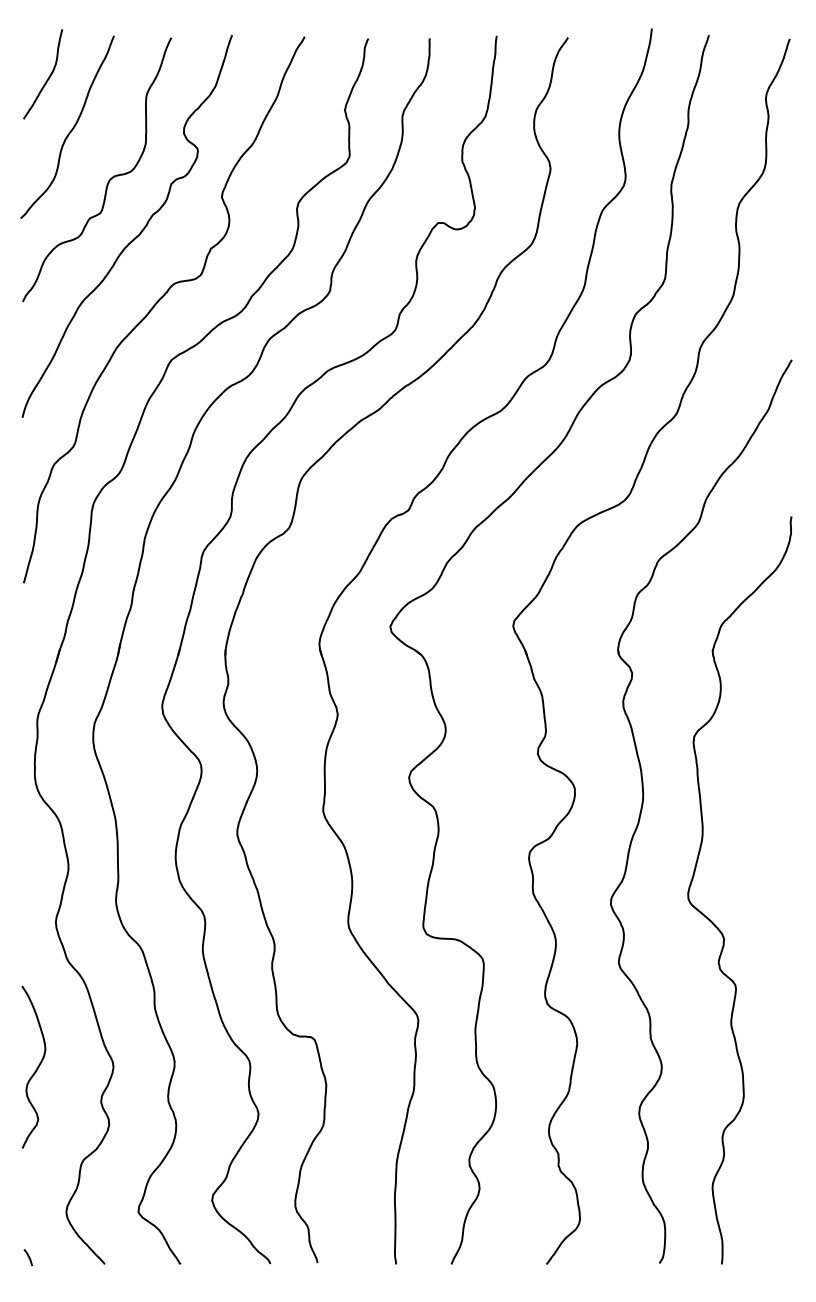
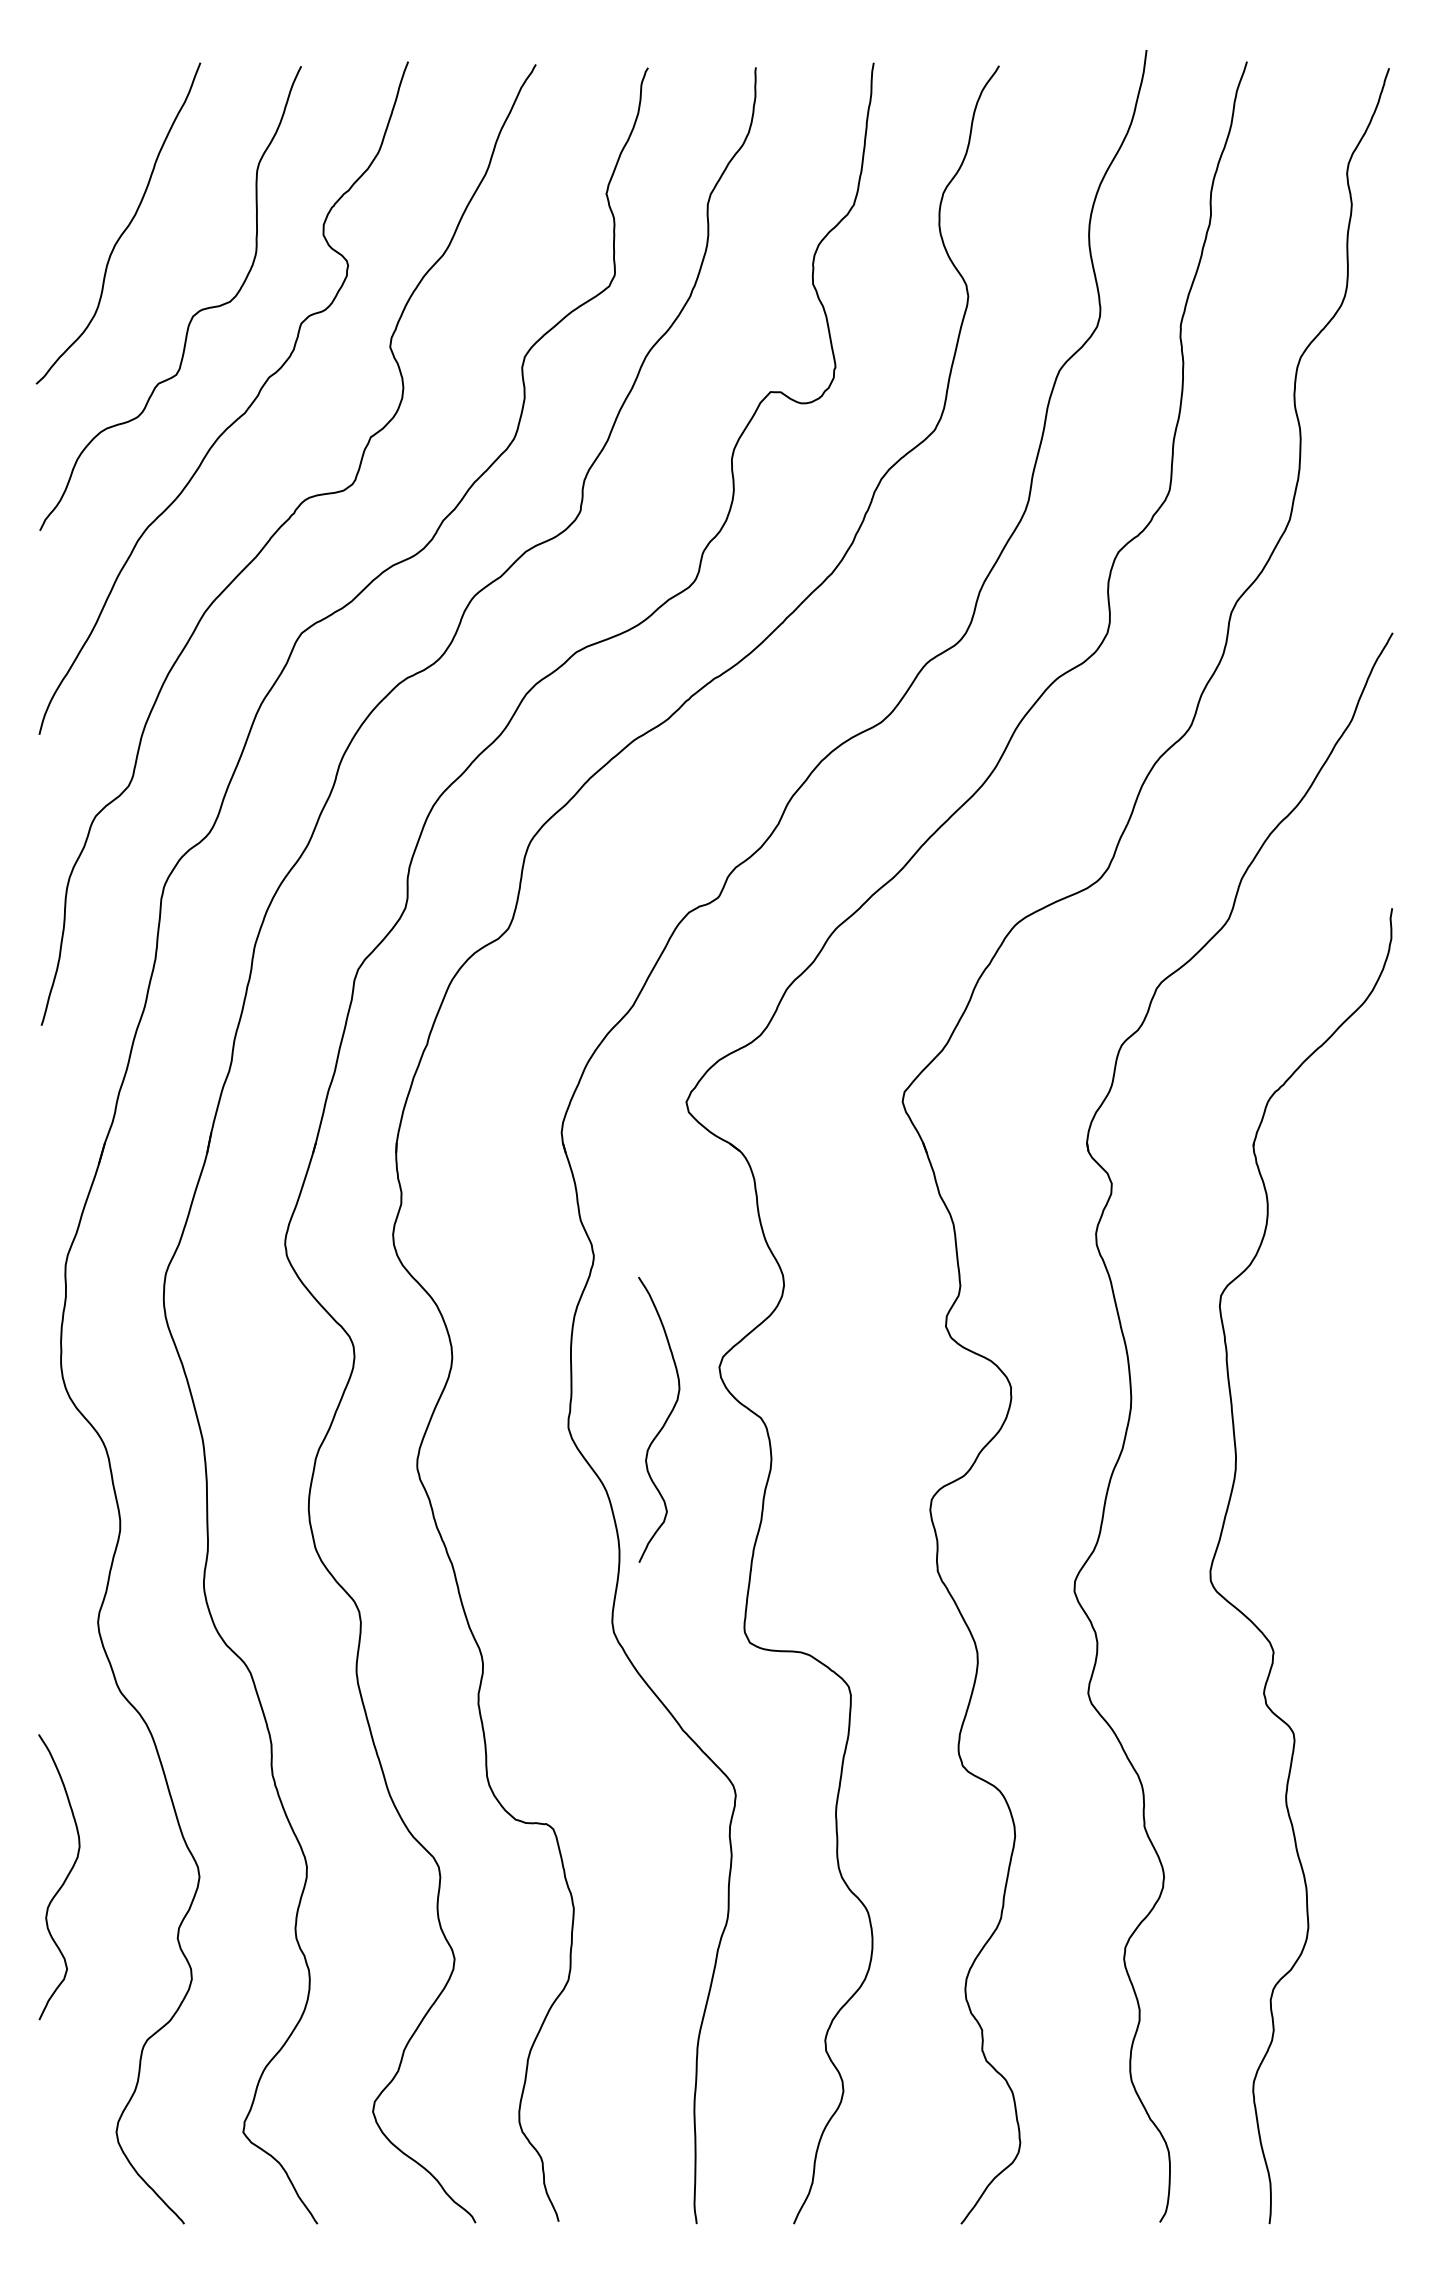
curve: (48, 76) -> (85, 134), removed
curve: (377, 808) -> (663, 1422), added
line: (27, 1256) -> (48, 2210), removed

